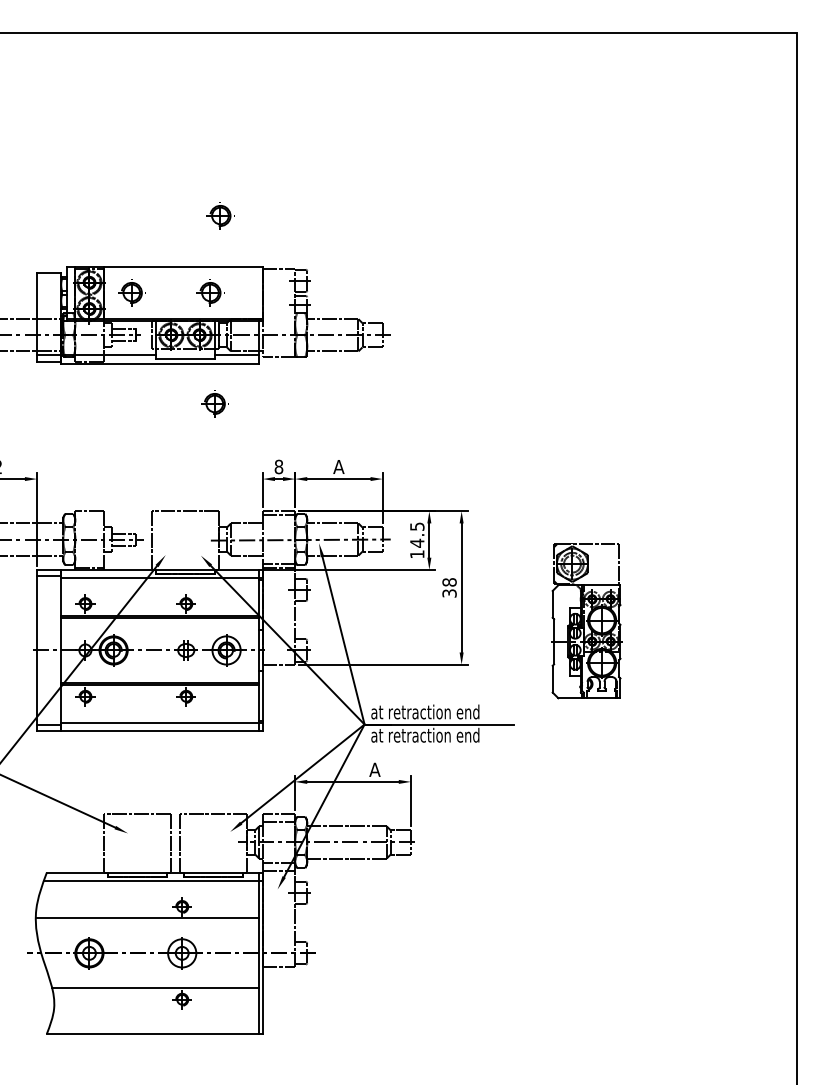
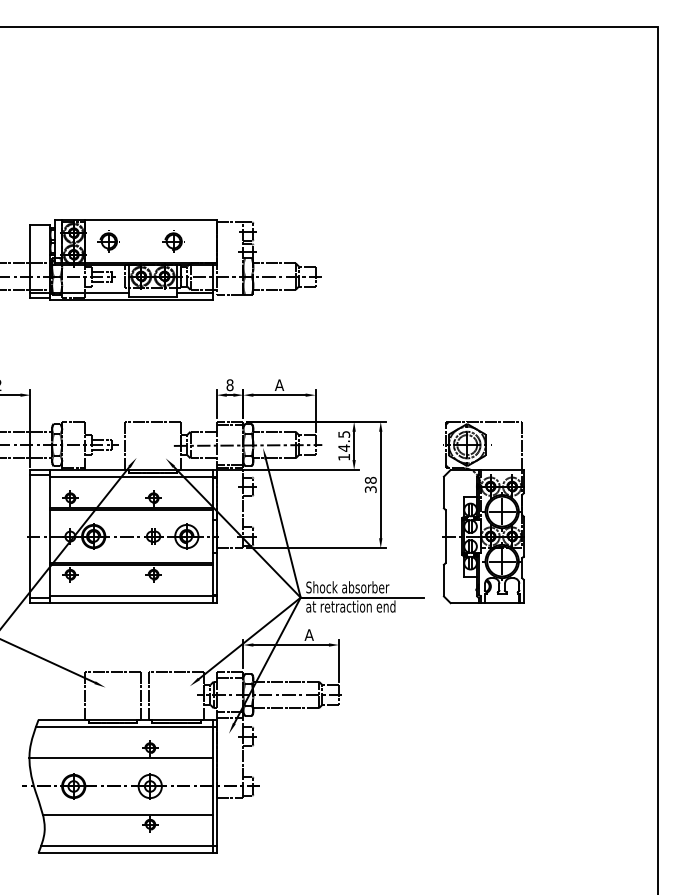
part: (220, 215) -> (181, 177), removed
part: (214, 403) -> (176, 332), removed
part: (586, 621) -> (483, 512), size x1.43
text: (425, 711) -> (350, 586), at retraction end -> Shock absorber
line: (155, 1025) -> (128, 845), added

